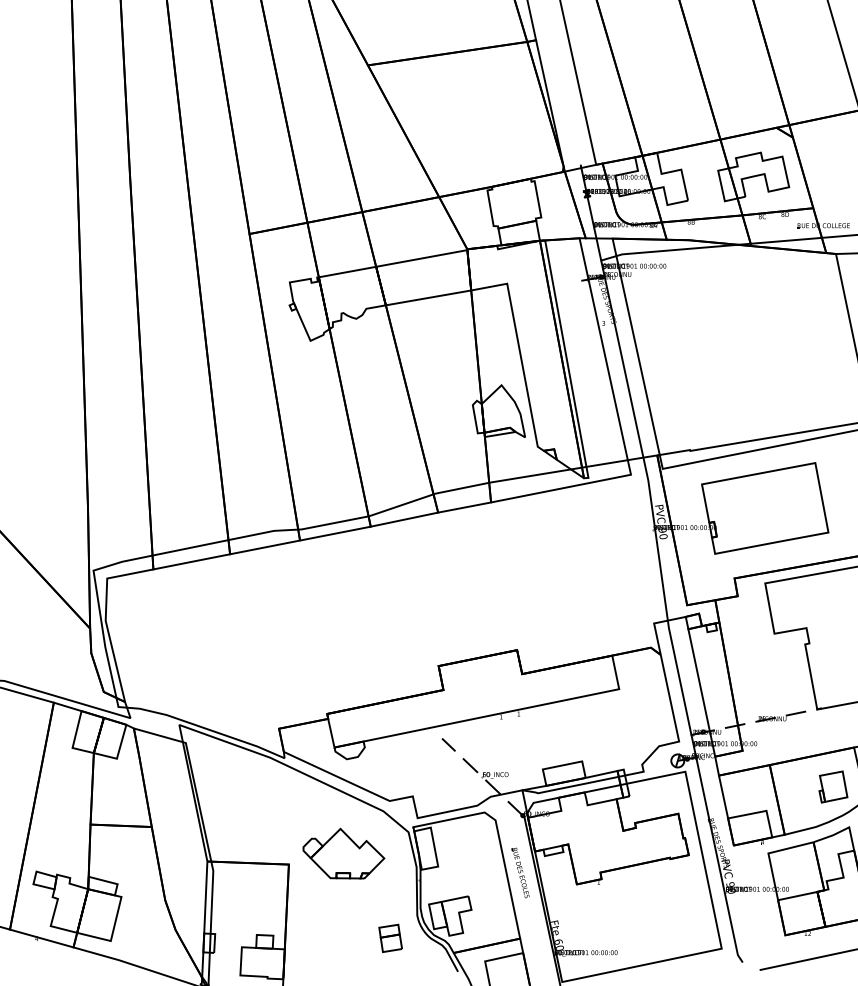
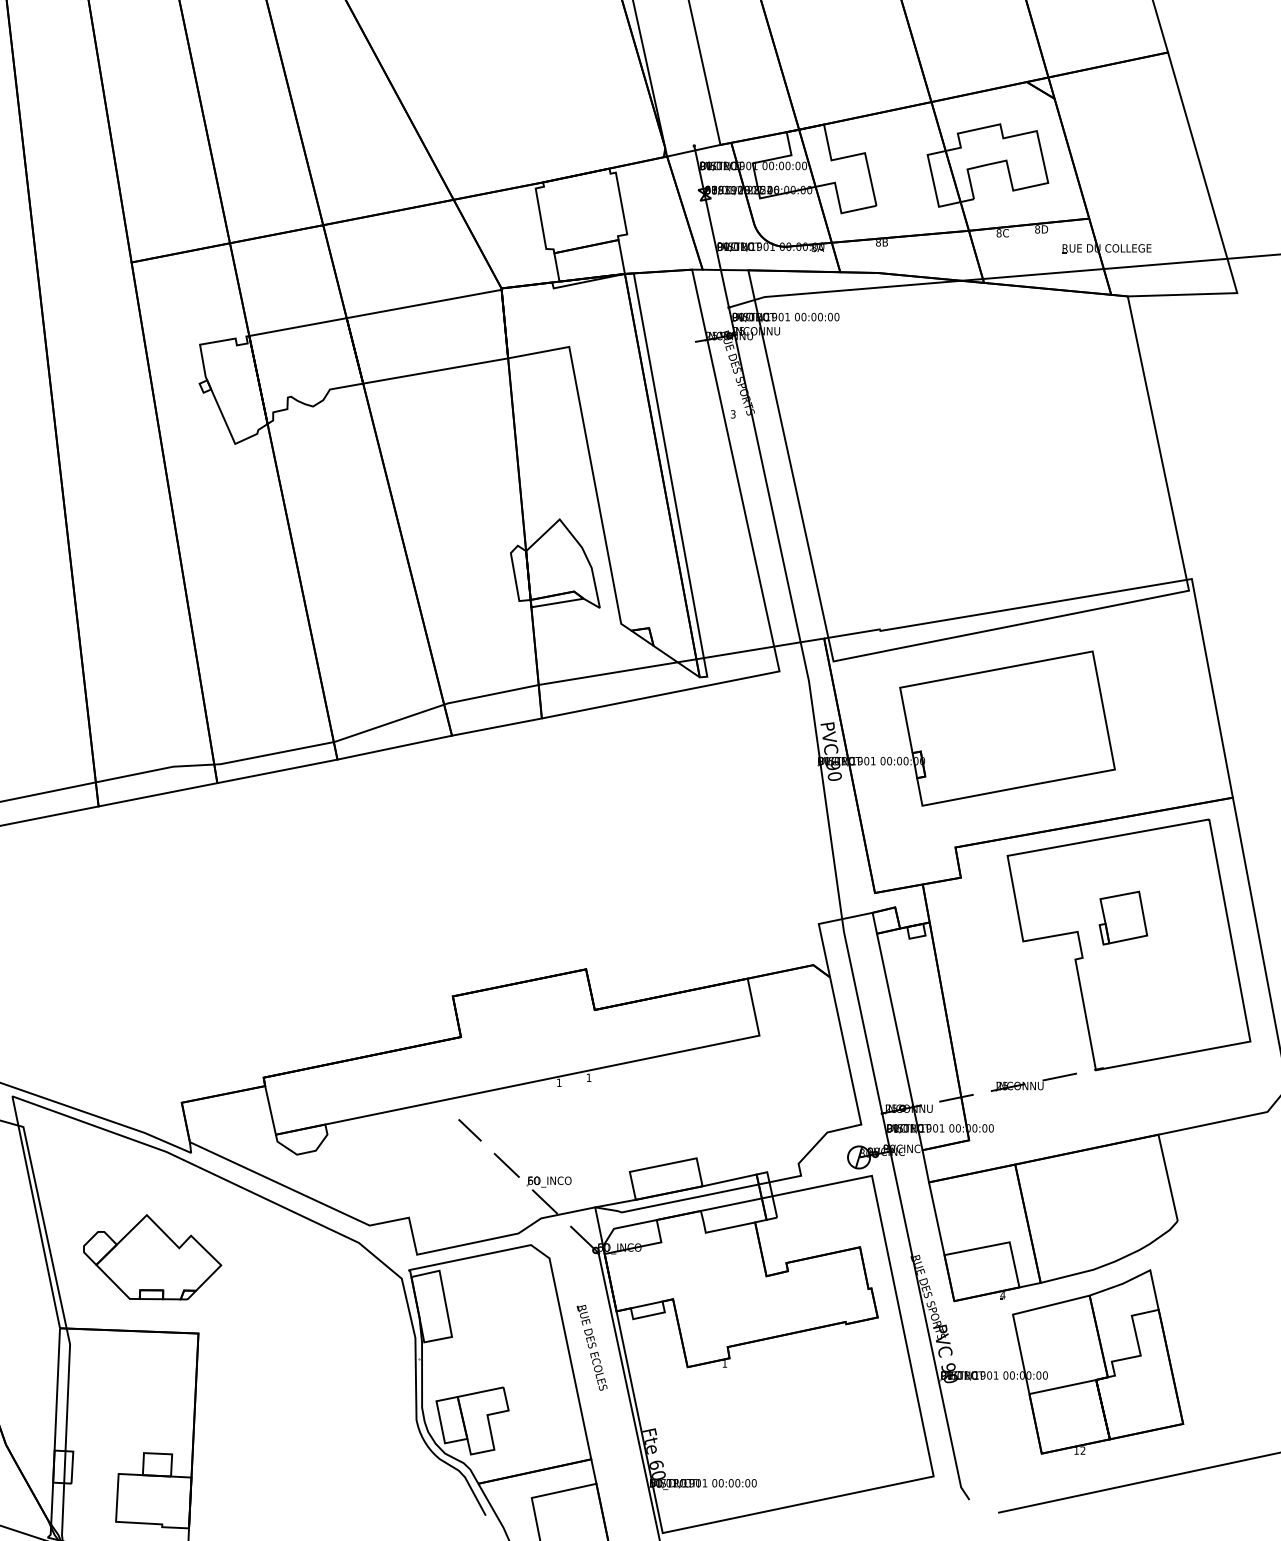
part: (833, 786) -> (1123, 917), moved
part: (343, 853) -> (151, 1256), moved
part: (390, 938) -> (371, 1459), removed

